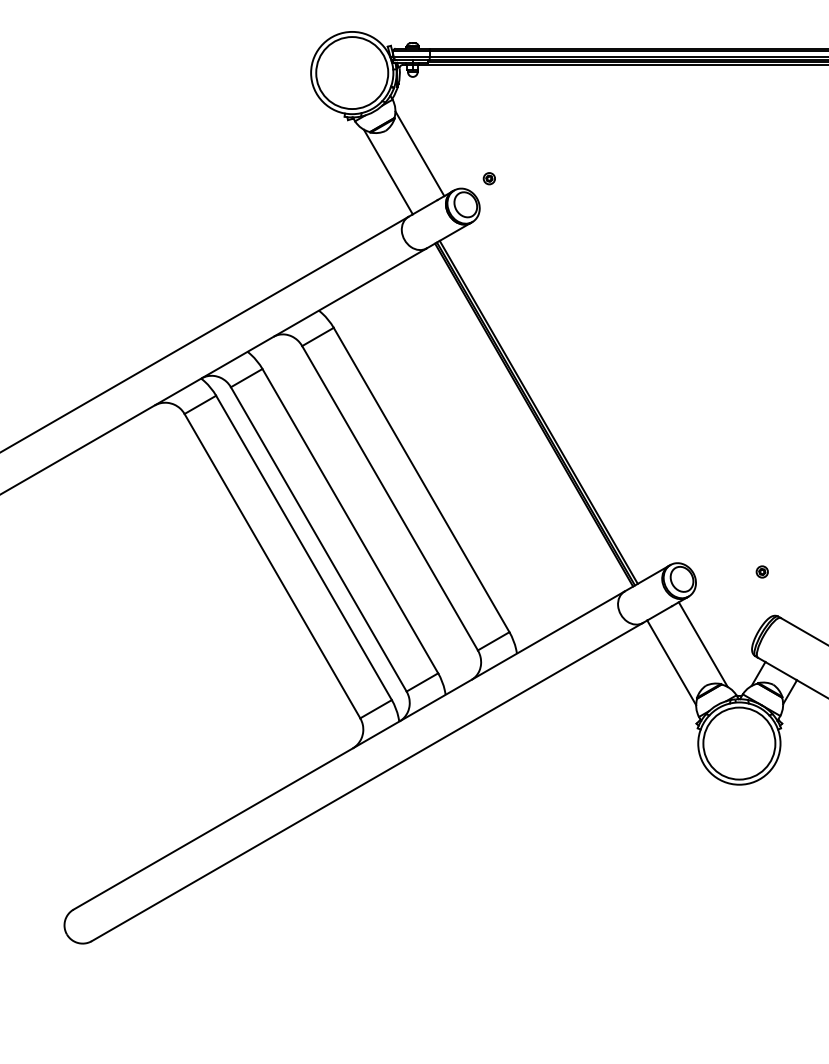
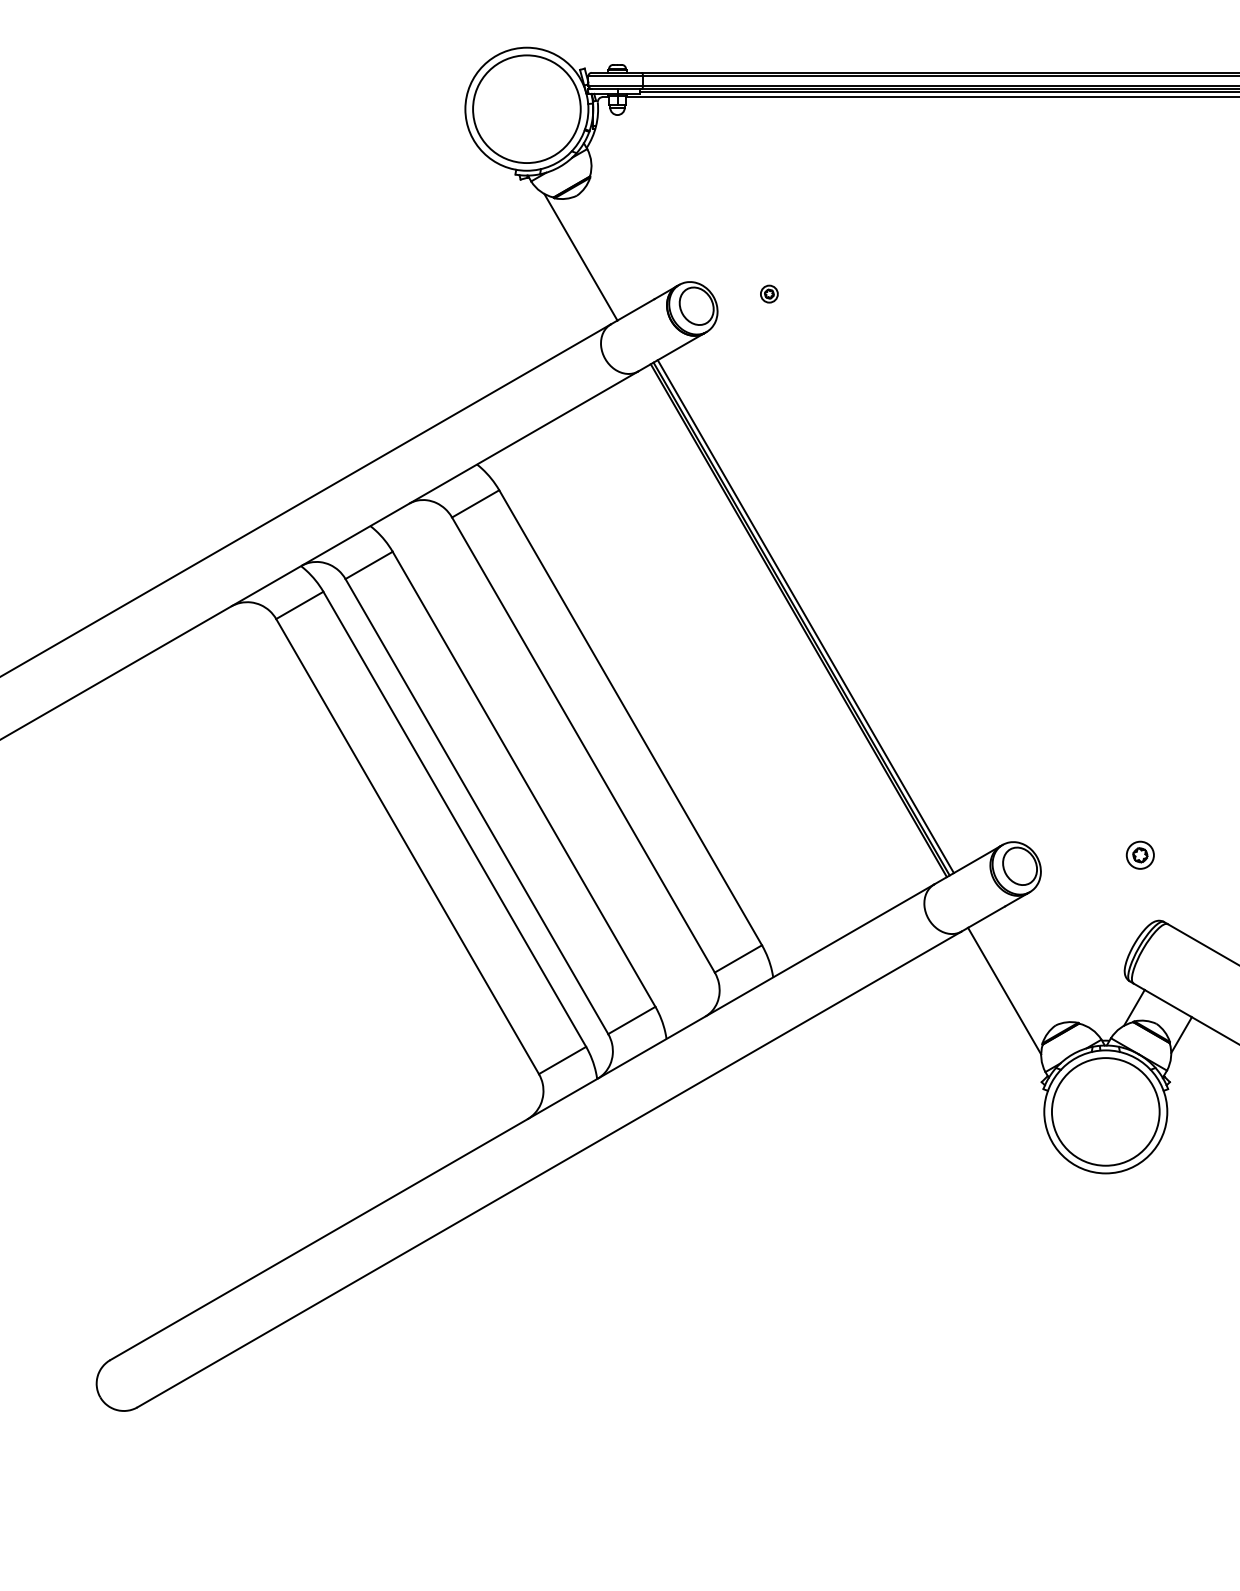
line: (419, 153) -> (627, 229), removed
part: (488, 178) -> (768, 293), moved
part: (761, 571) -> (1138, 854), size x1.6
line: (702, 644) -> (1050, 963), removed

